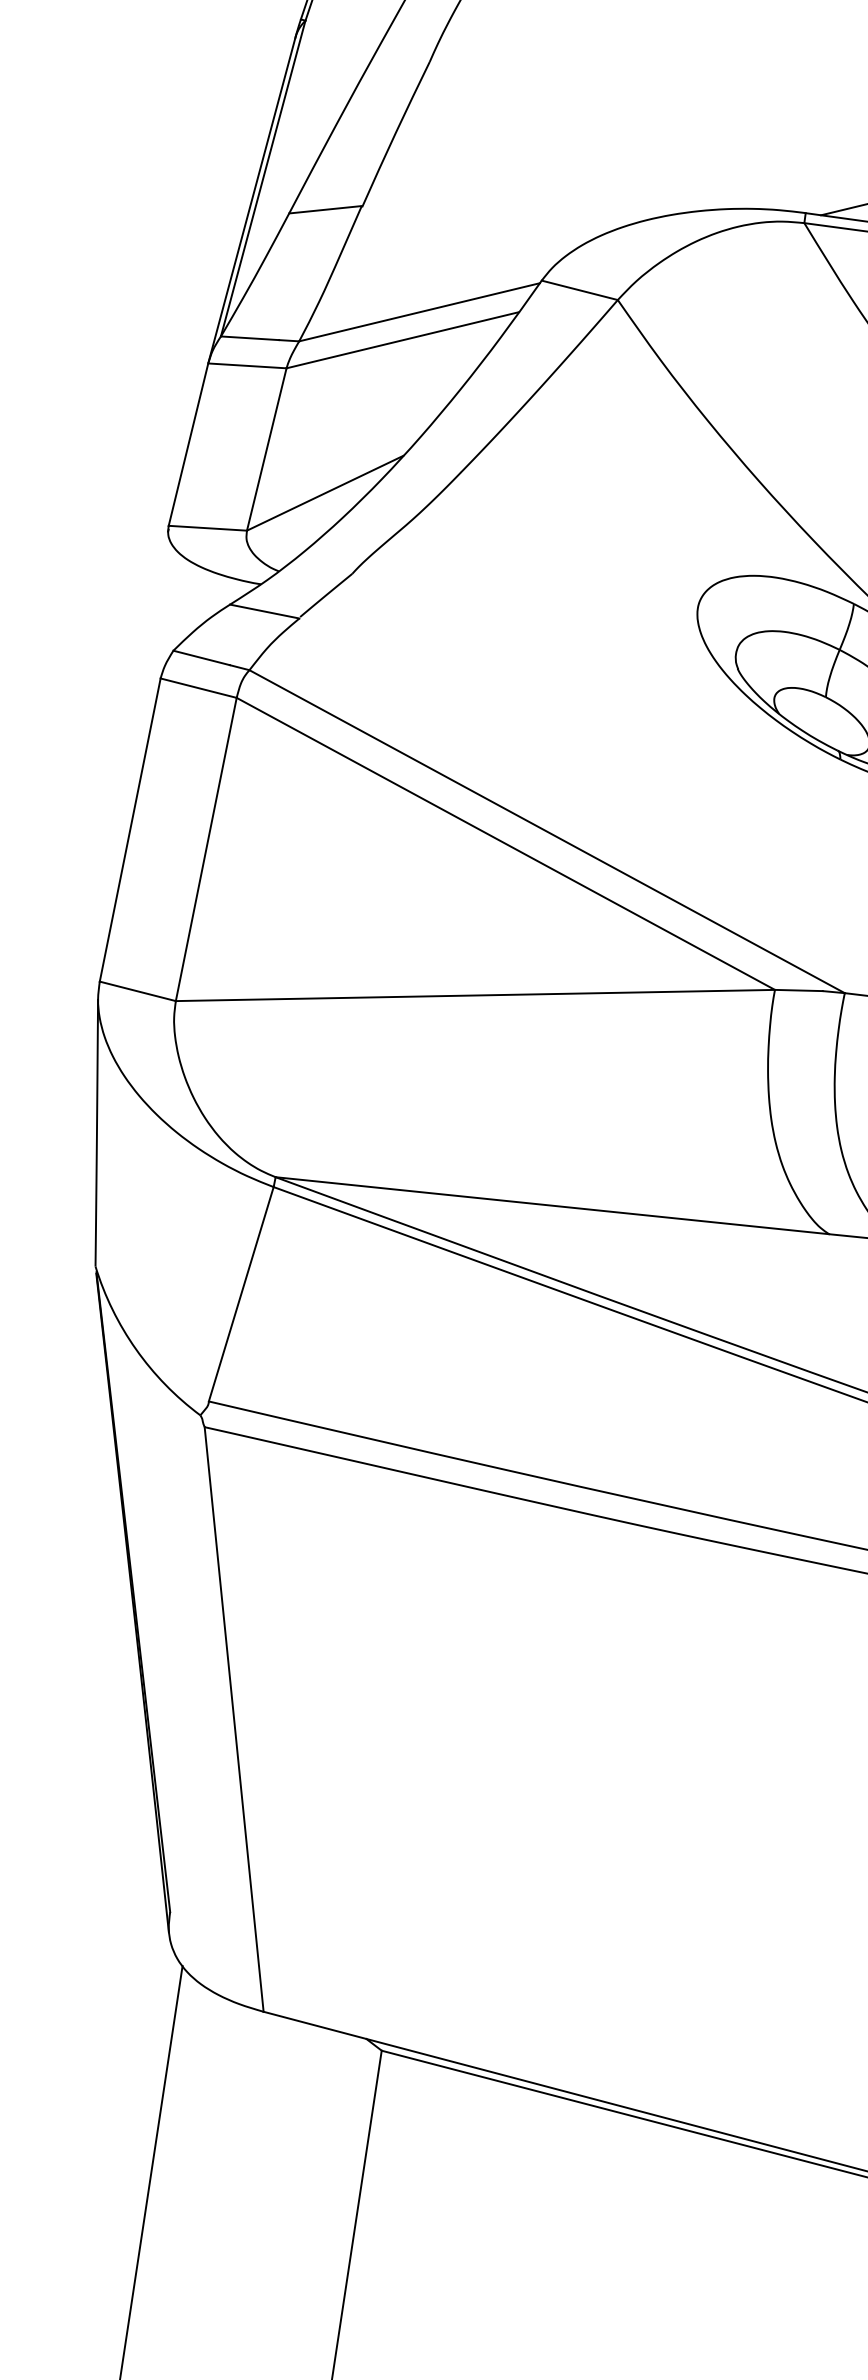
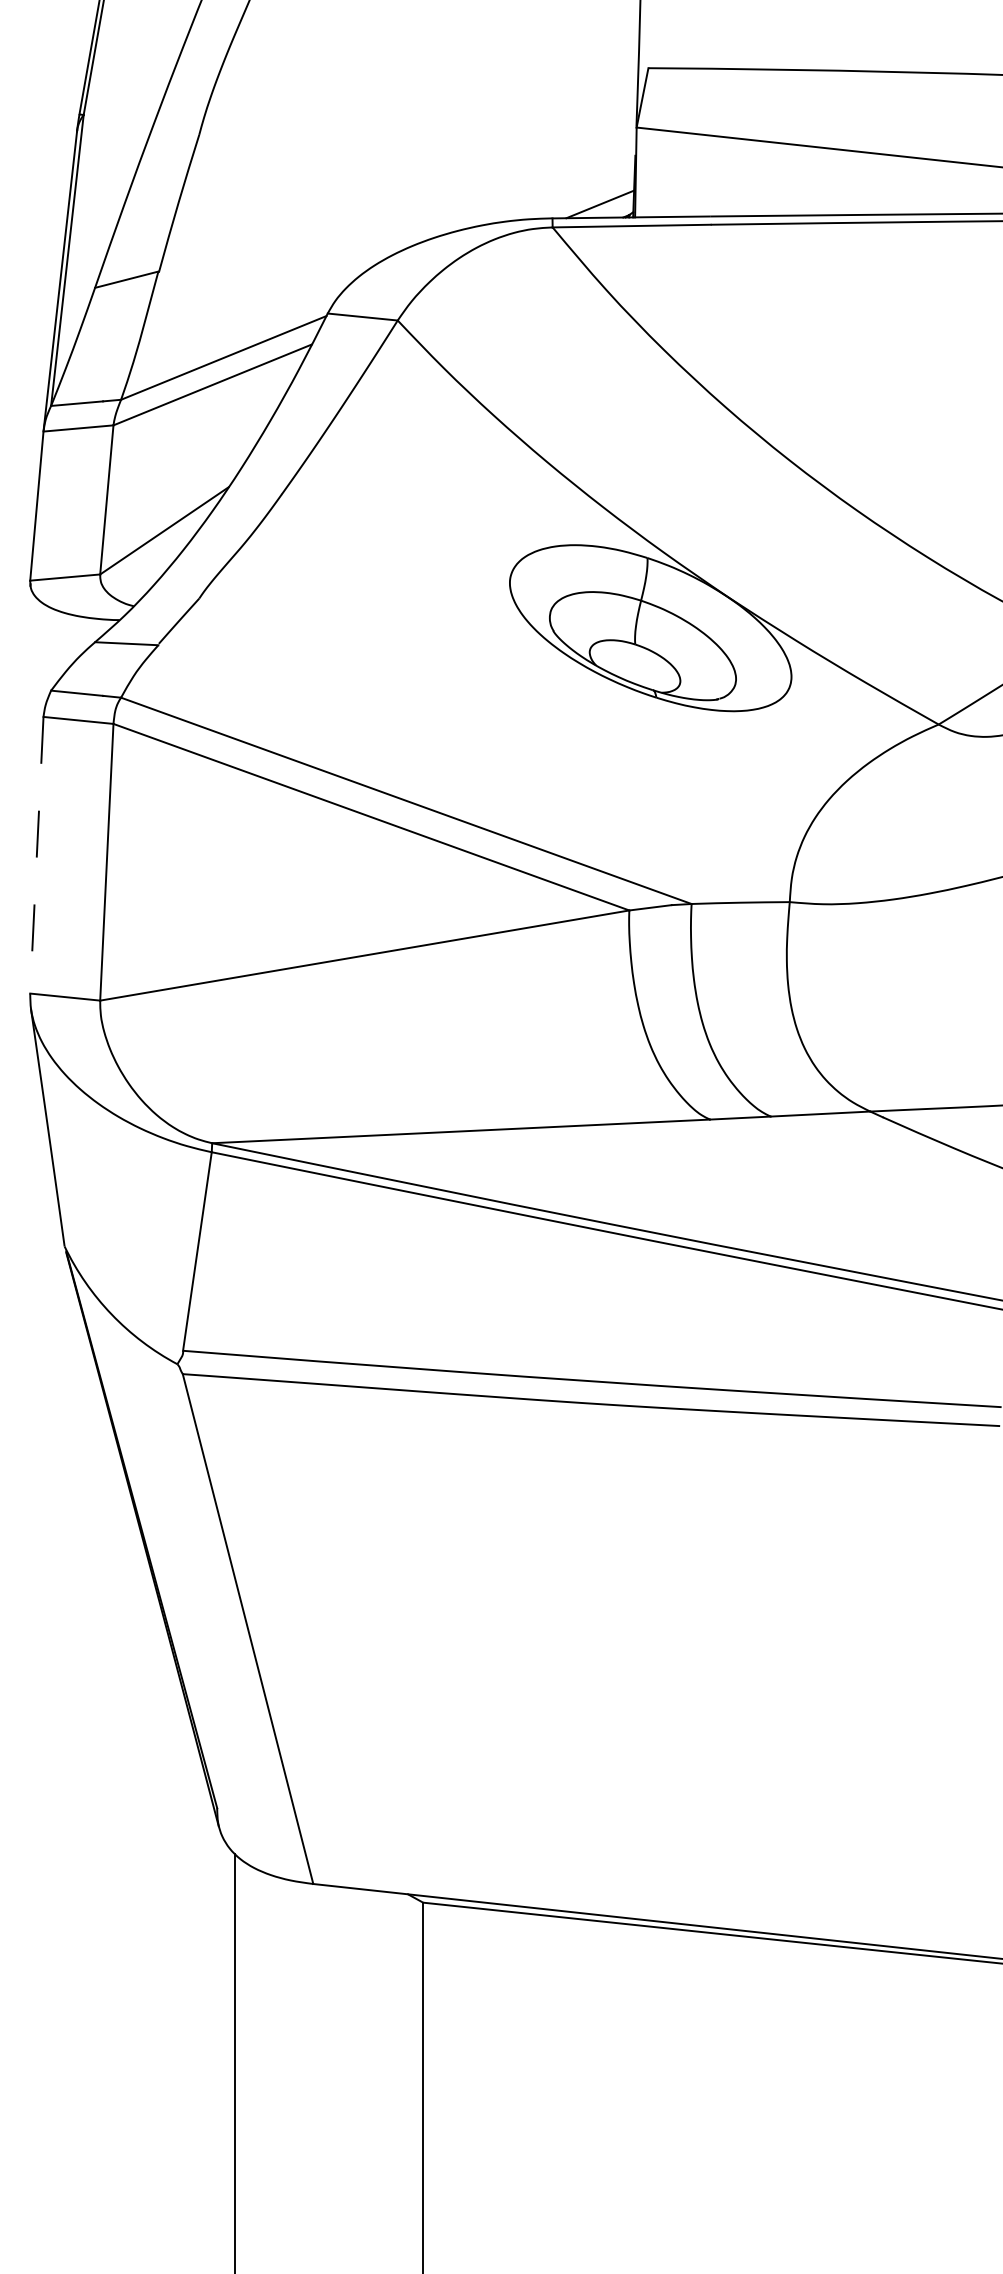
line: (129, 830) -> (36, 855), solid -> dashed

